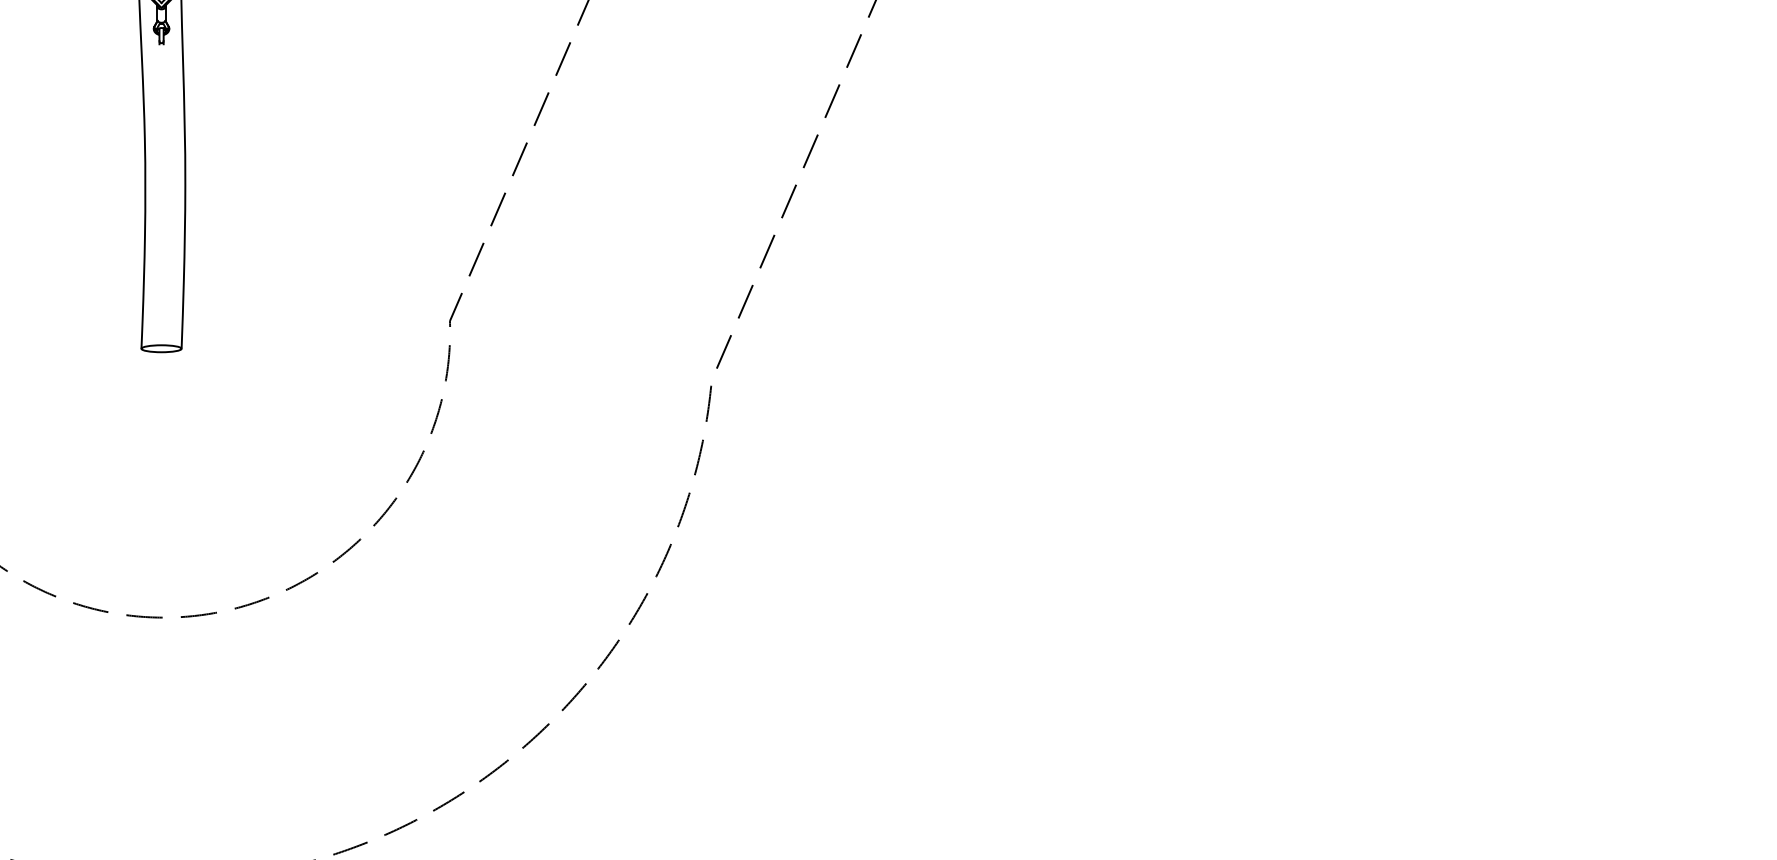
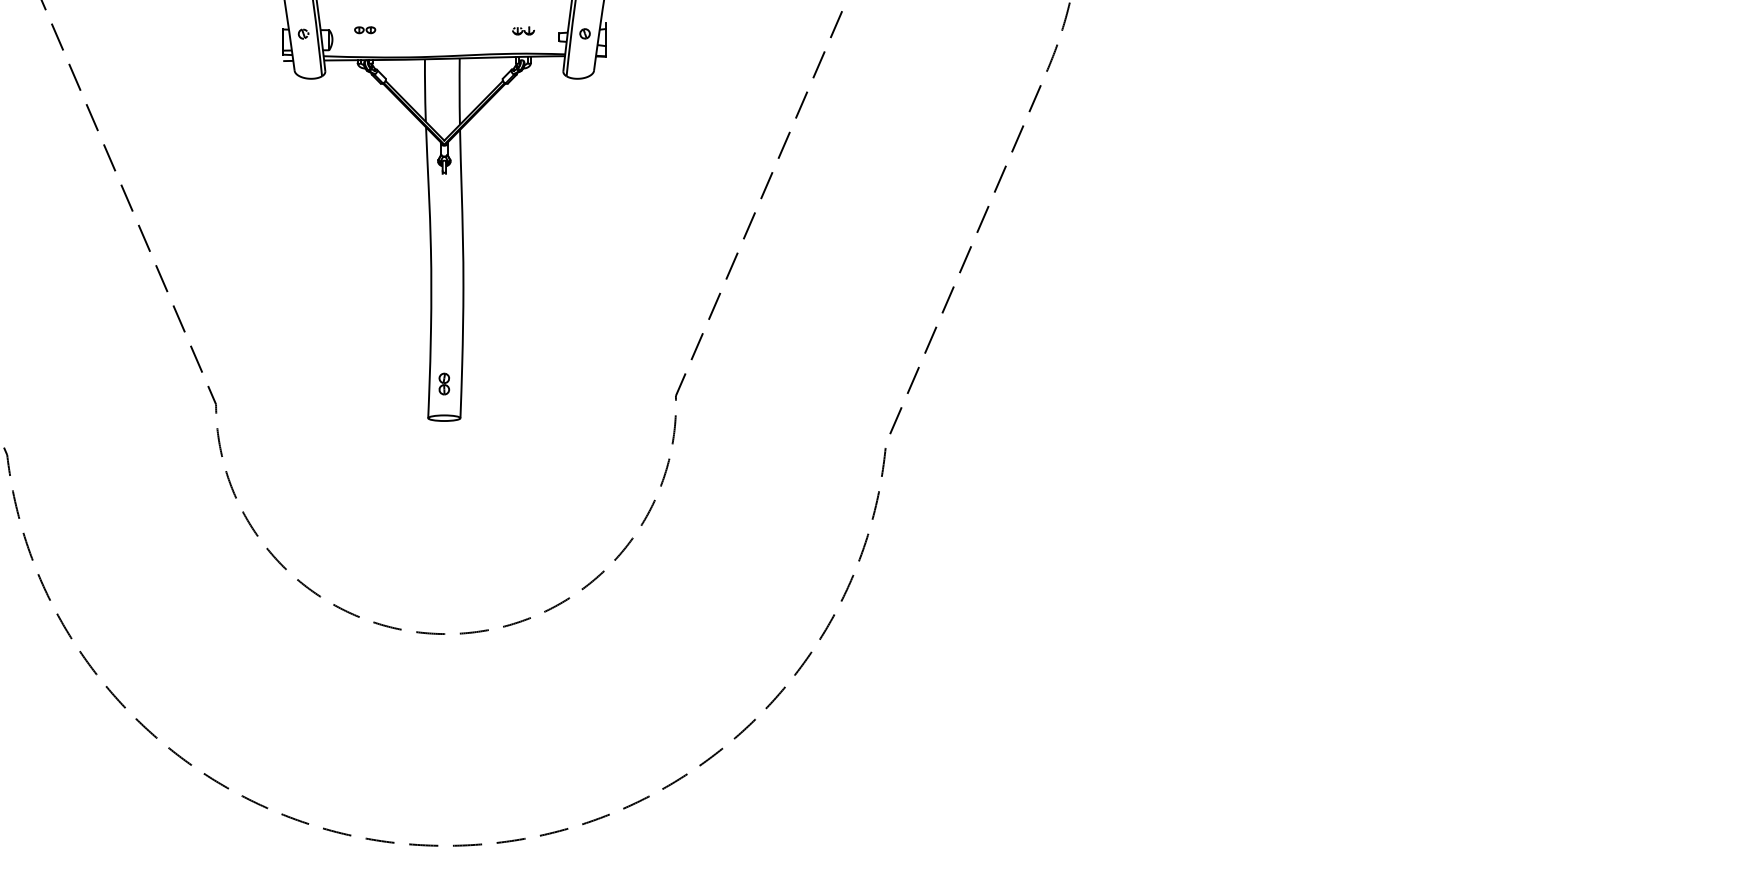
part: (161, 305) -> (444, 383), added

